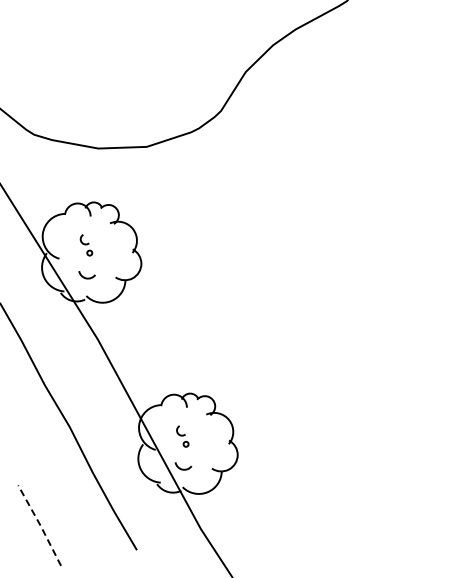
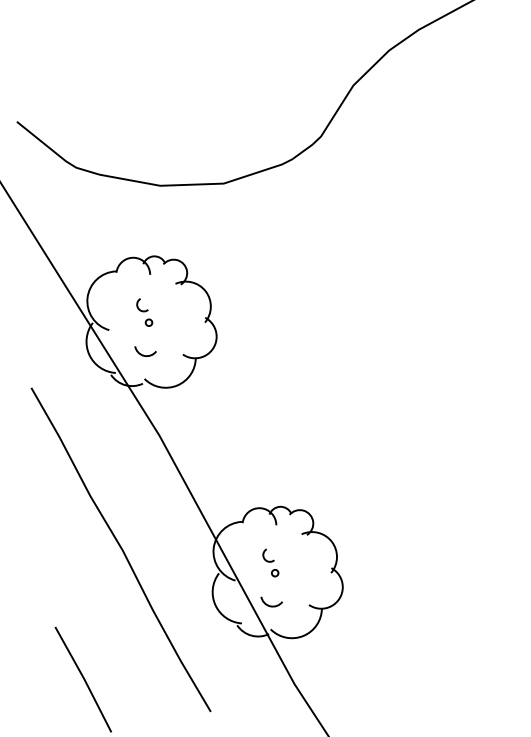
line: (40, 525) -> (84, 679), dashed -> solid

